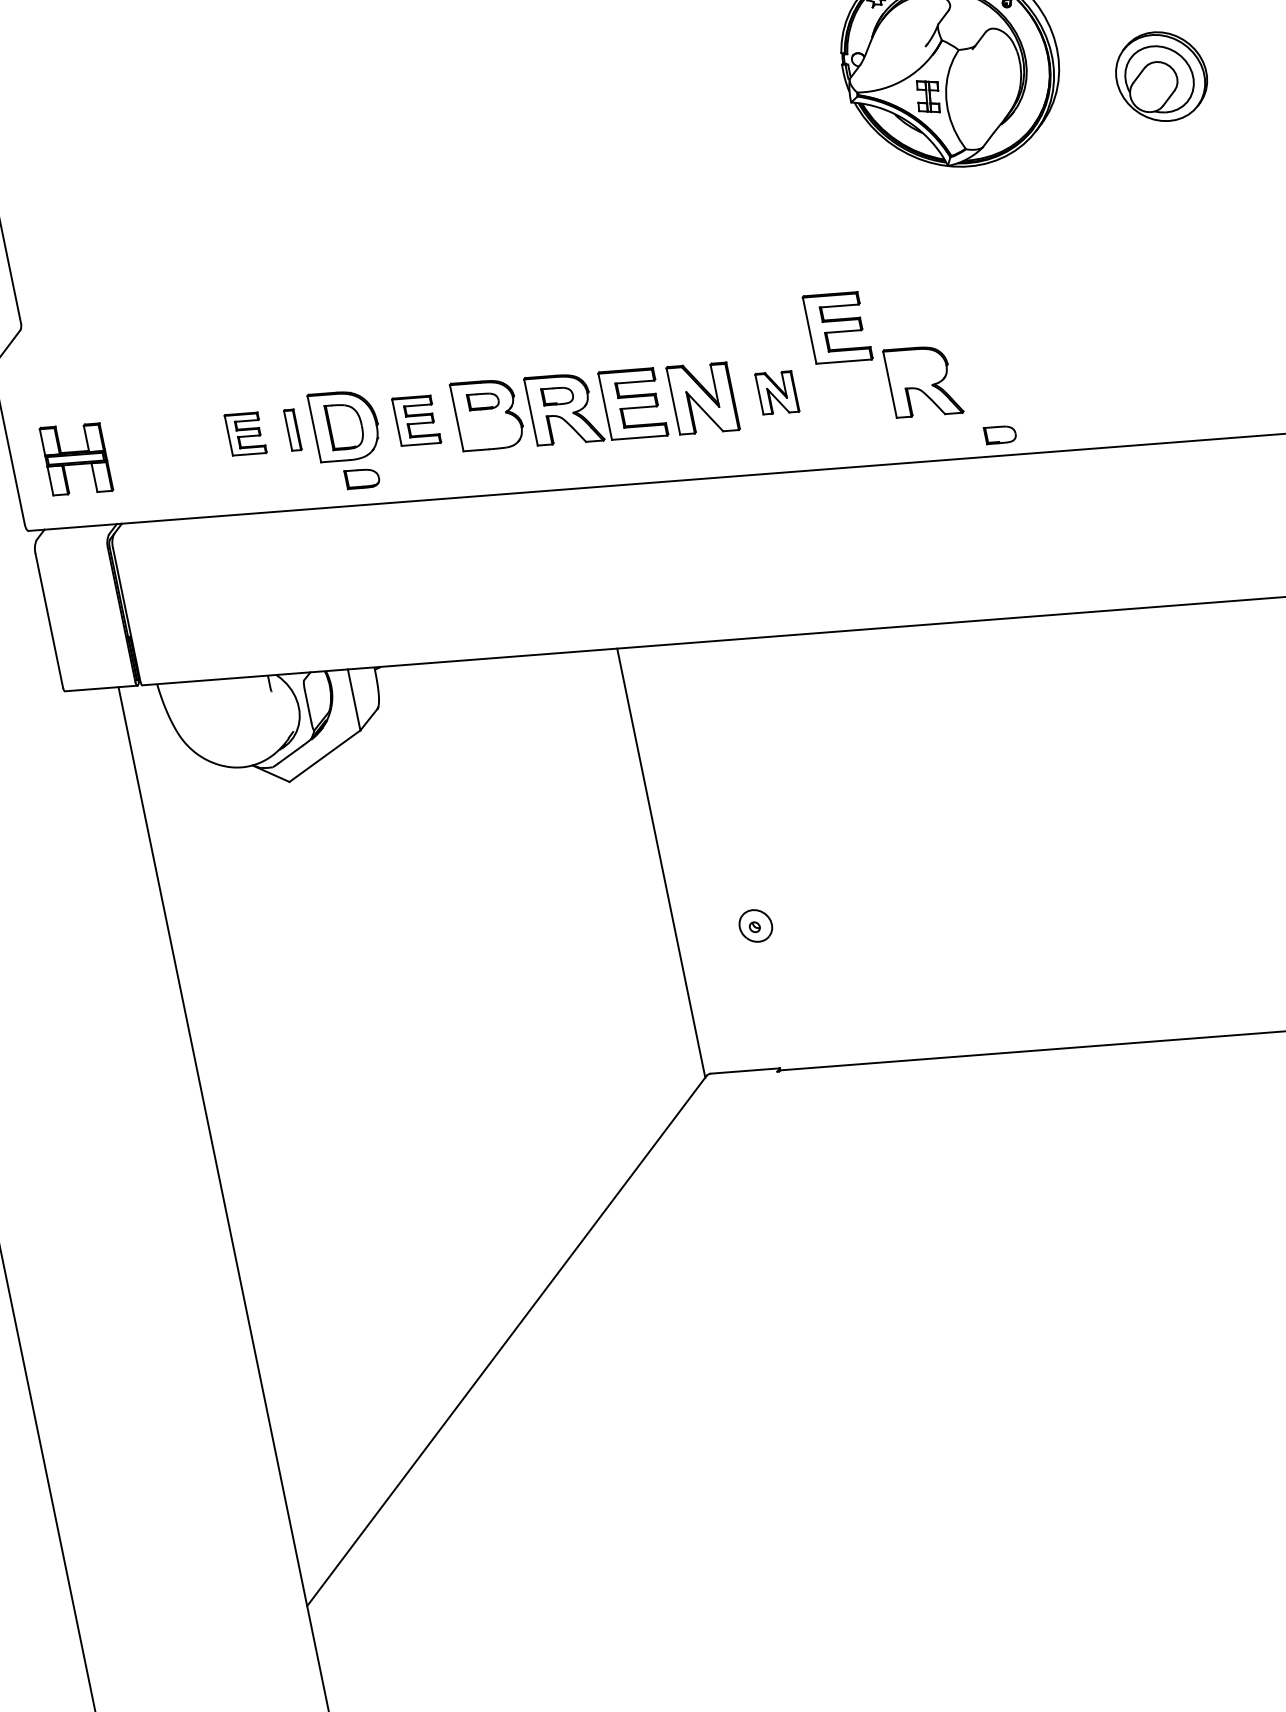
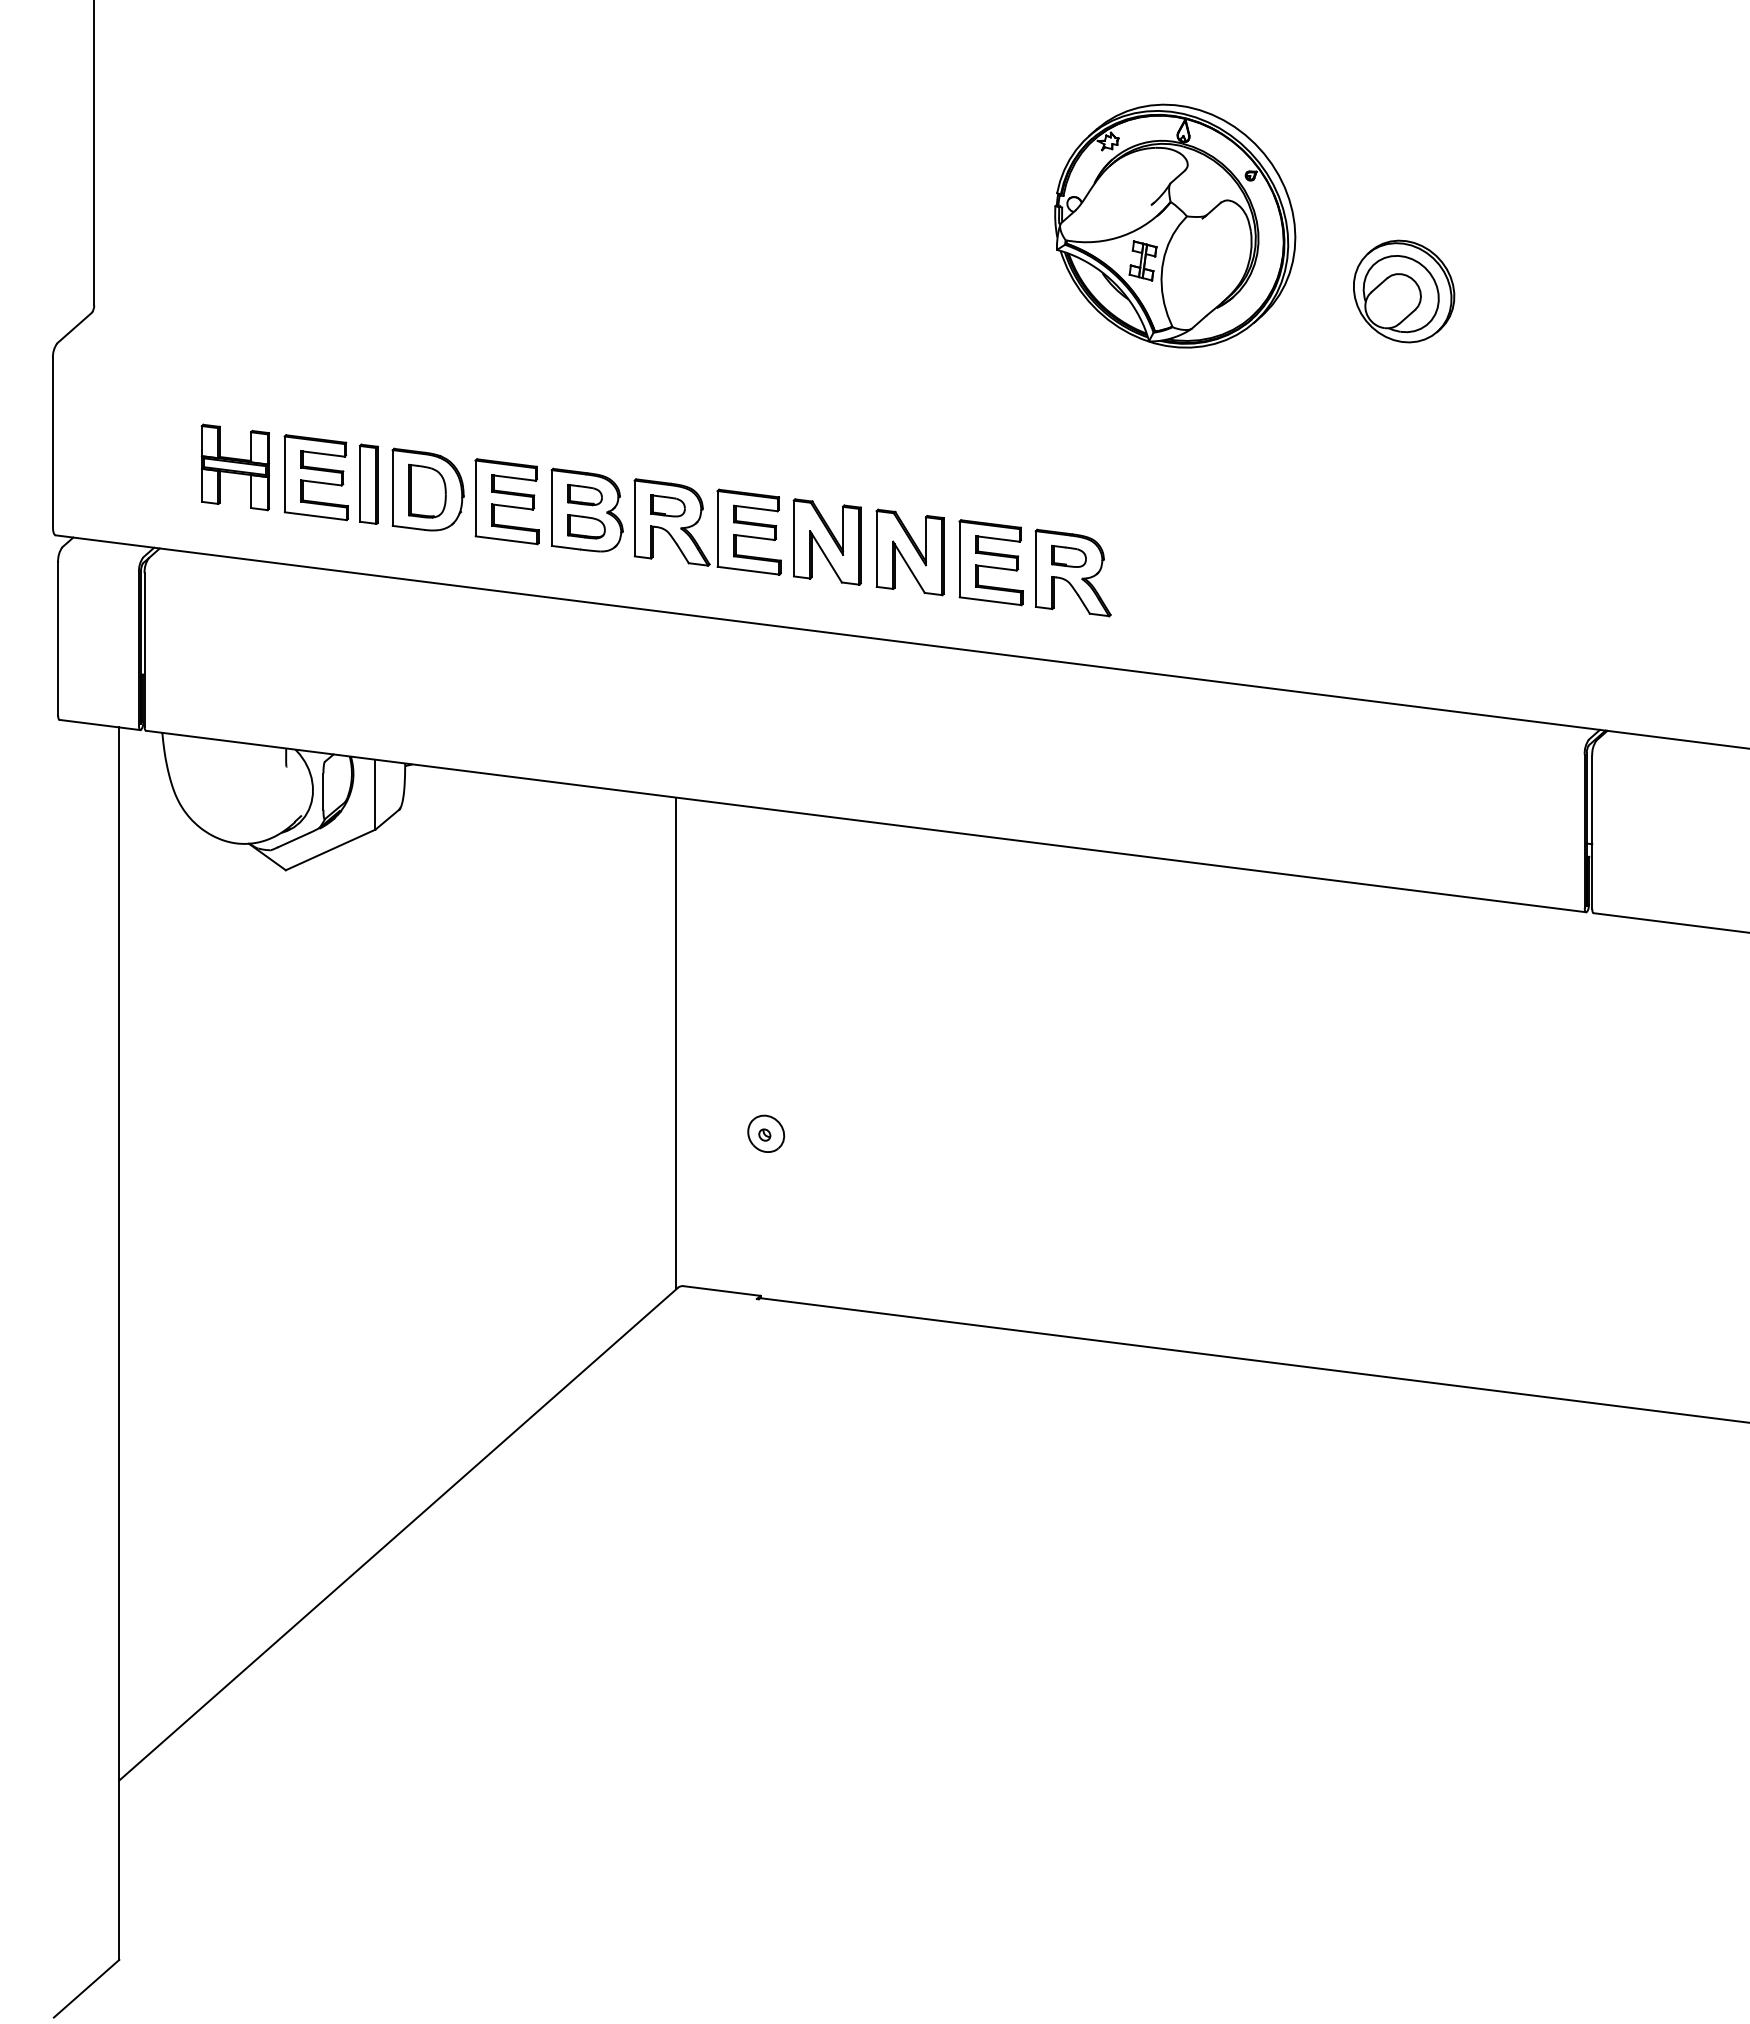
part: (837, 327) -> (990, 562), moved
part: (776, 392) -> (909, 552), size x1.67
part: (415, 420) -> (506, 501), size x1.43
part: (292, 429) -> (368, 483), size x1.67
part: (245, 433) -> (315, 477), size x1.67
part: (999, 434) -> (1068, 556), moved
part: (75, 459) -> (234, 467), moved
part: (362, 478) -> (586, 526), moved

